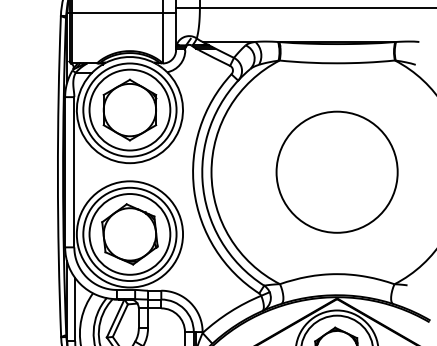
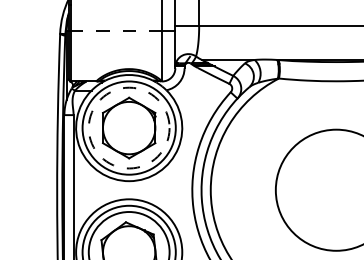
line: (117, 13) -> (116, 31), solid -> dashed
circle: (129, 109) -> (128, 127), solid -> dashed

